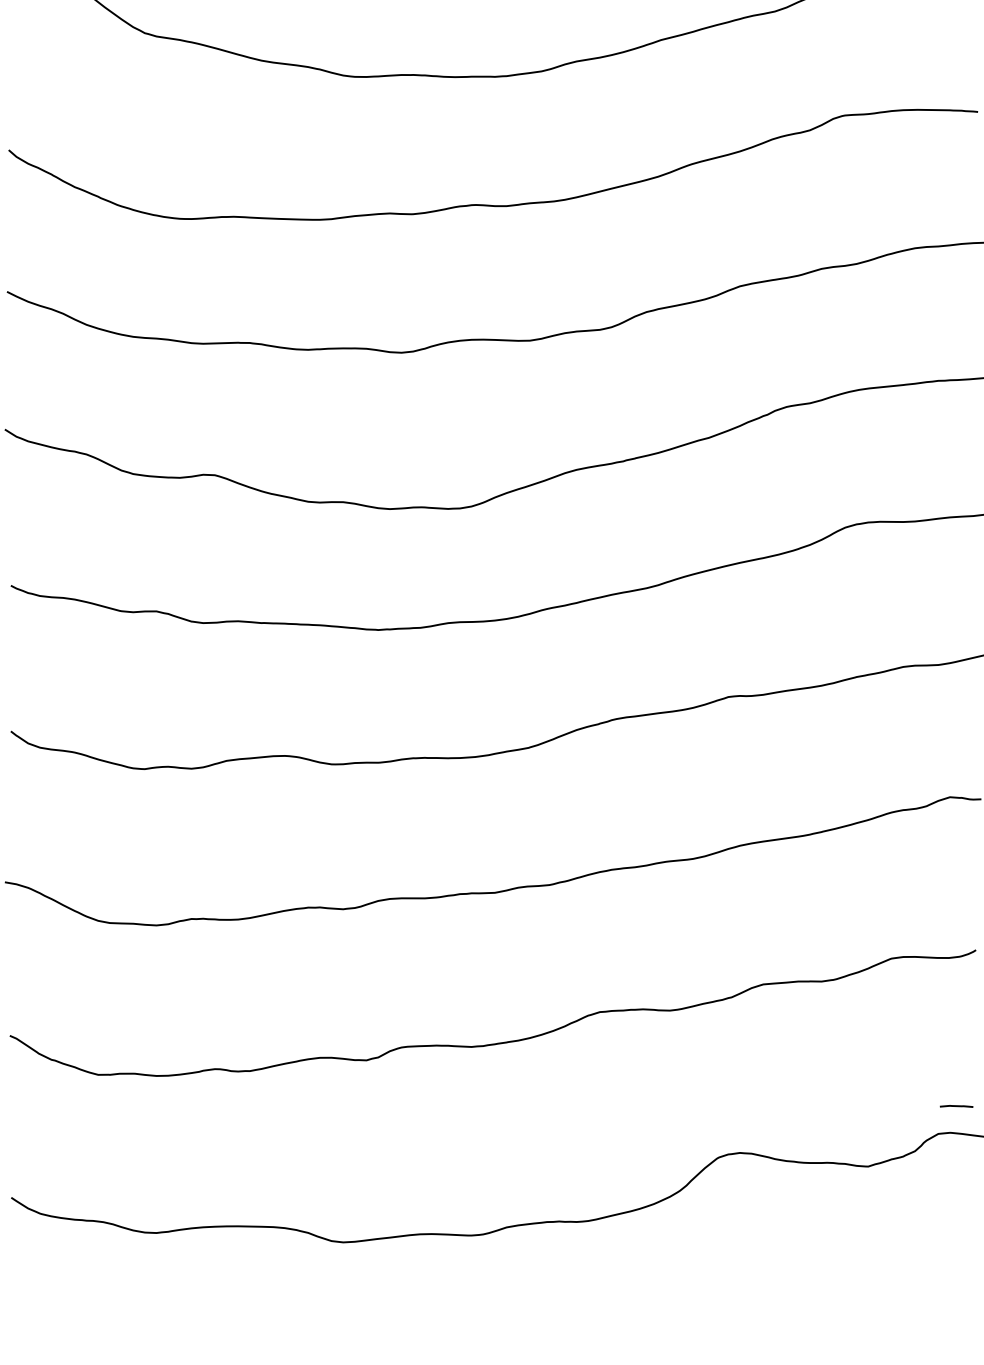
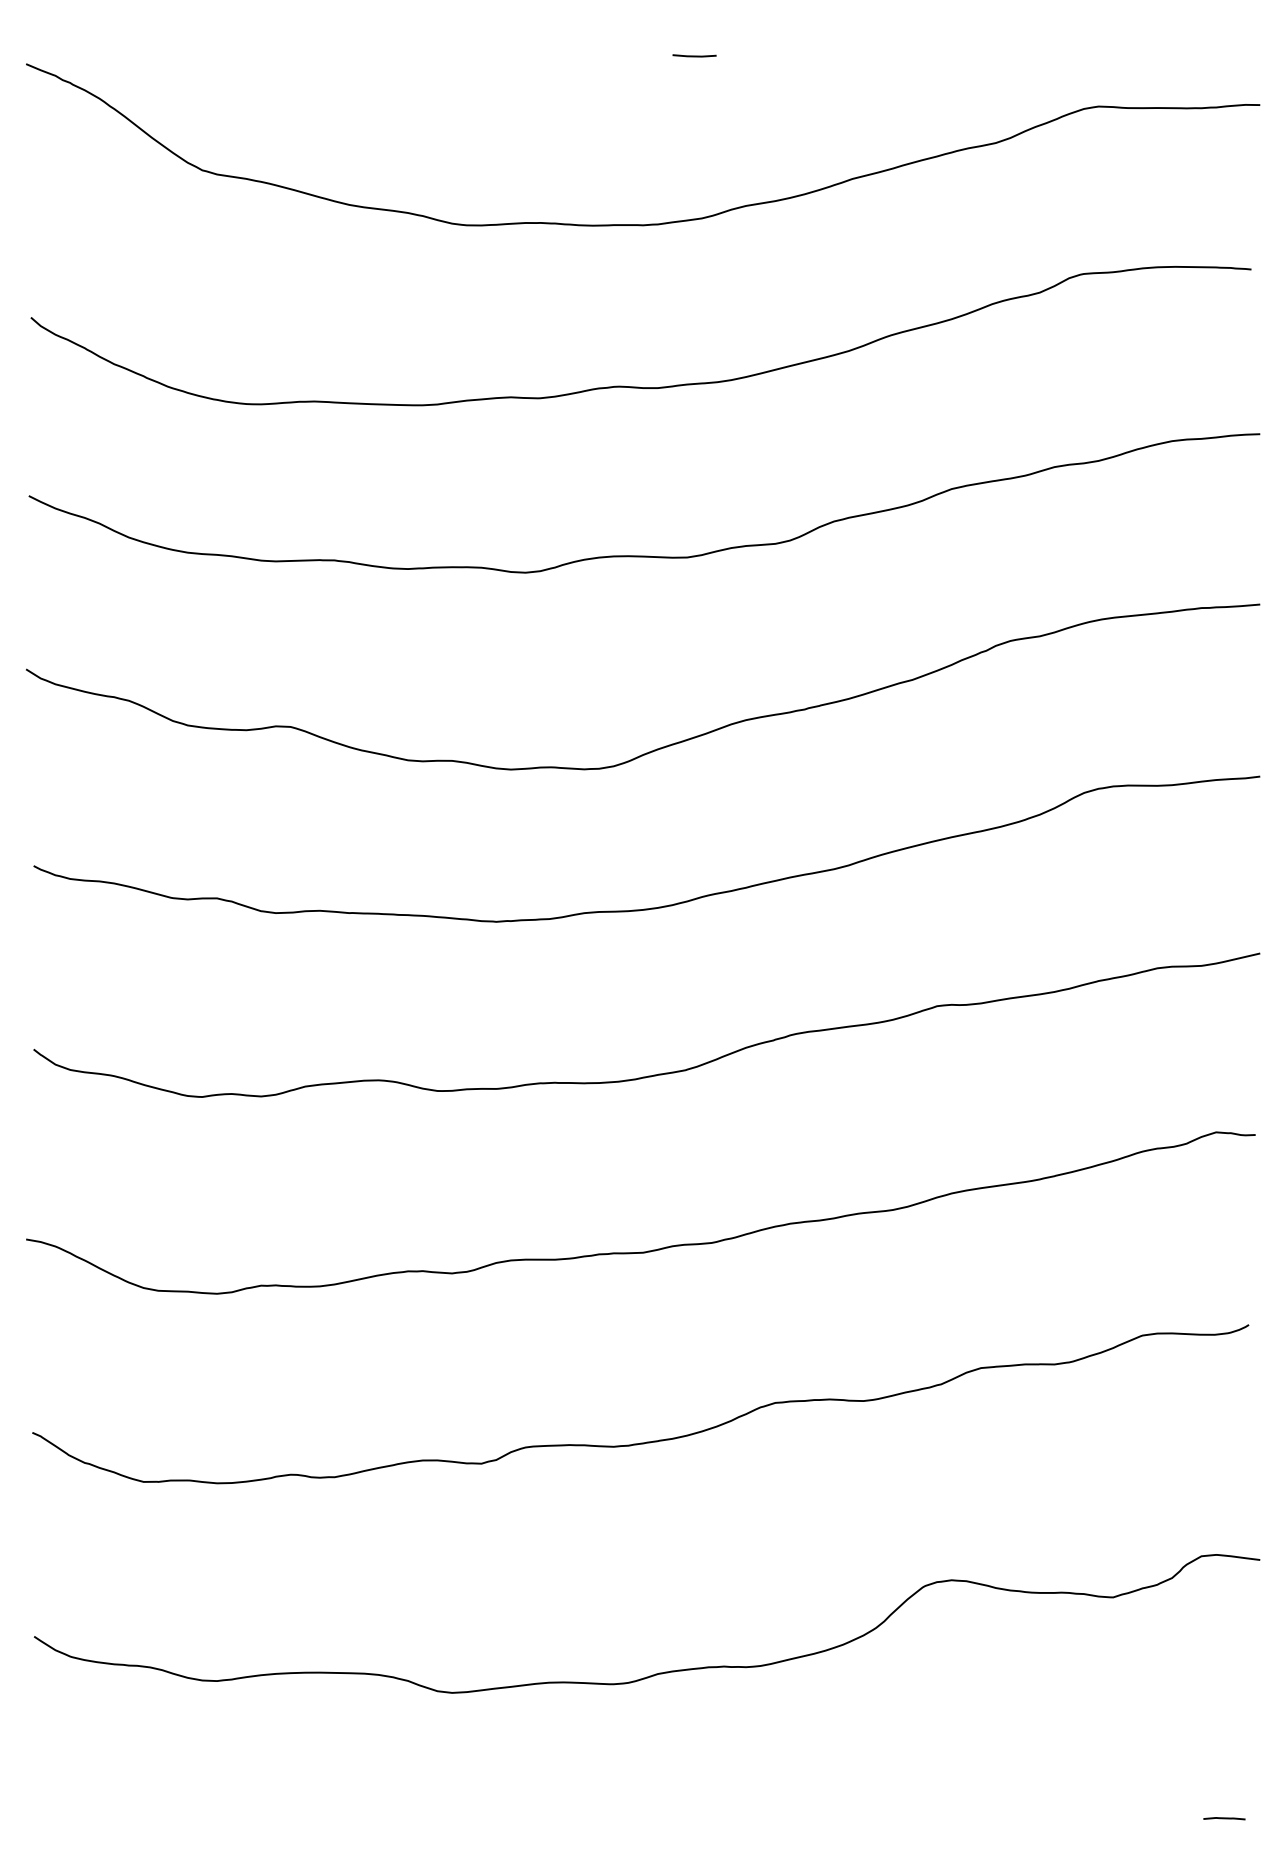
line: (956, 1106) -> (1224, 1818), moved

